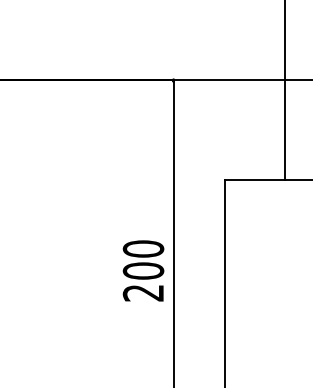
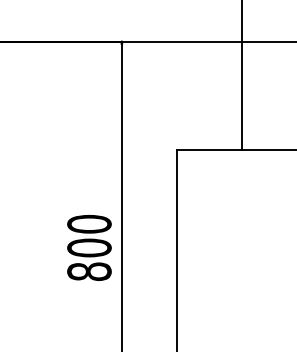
text: (143, 292) -> (89, 271), 200 -> 800

